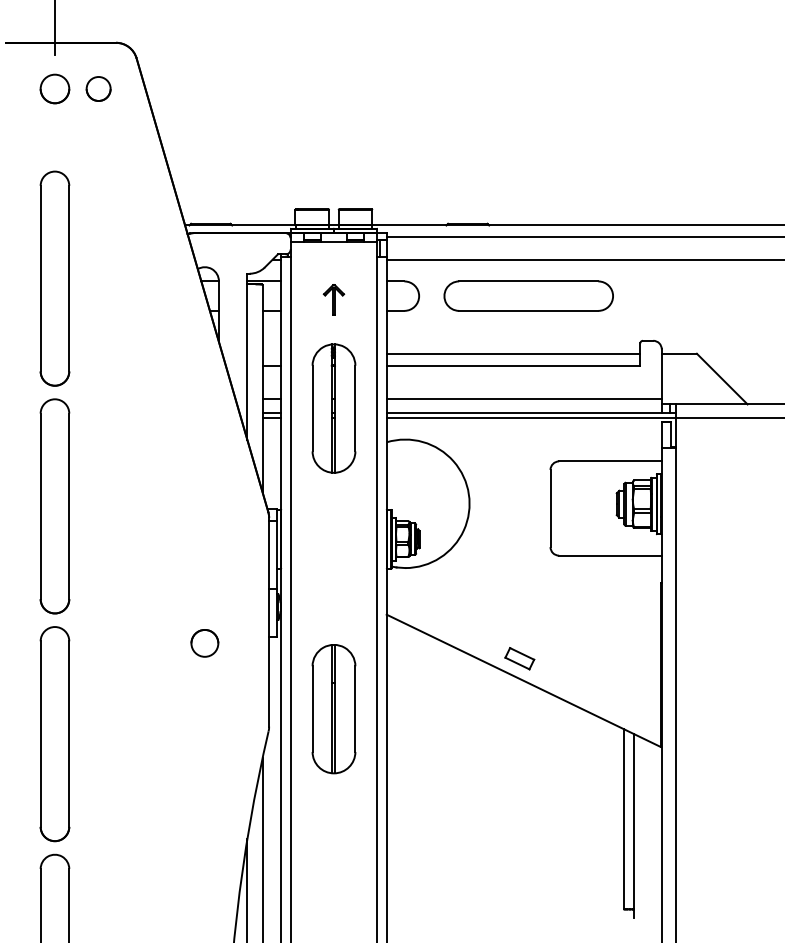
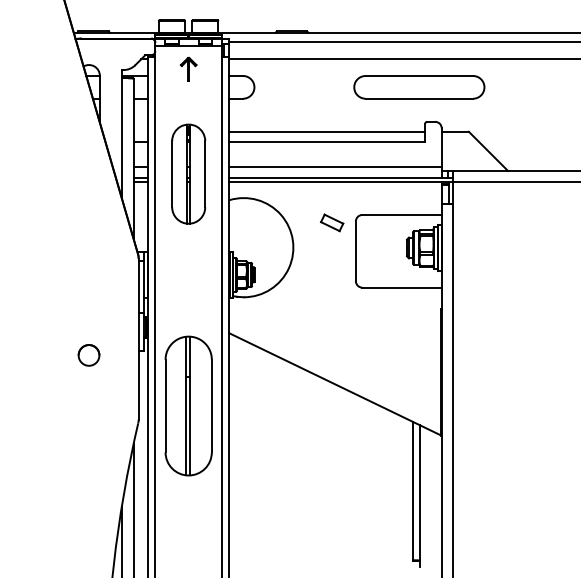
part: (528, 295) -> (419, 86), moved
part: (333, 299) -> (188, 69), moved
part: (519, 658) -> (331, 222), moved
part: (333, 709) -> (188, 406), size x1.4

